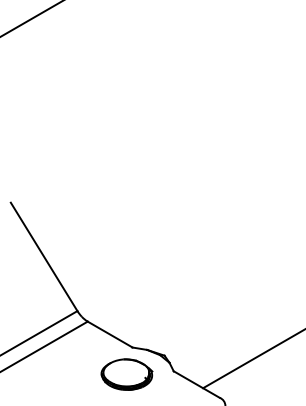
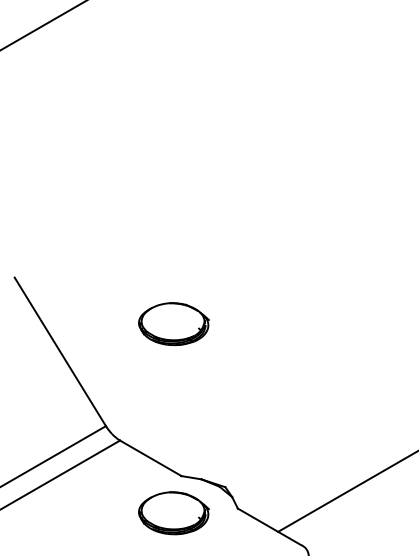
part: (126, 236) -> (173, 323), added

